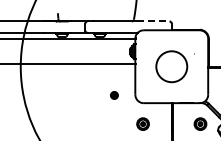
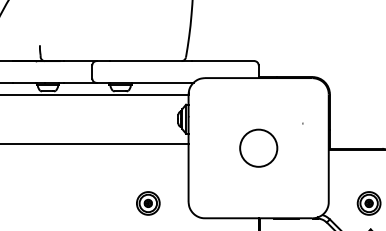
line: (153, 21) -> (223, 61), dashed -> solid
circle: (171, 66) -> (258, 147), size x0.62
part: (114, 95) -> (148, 203), size x1.67

